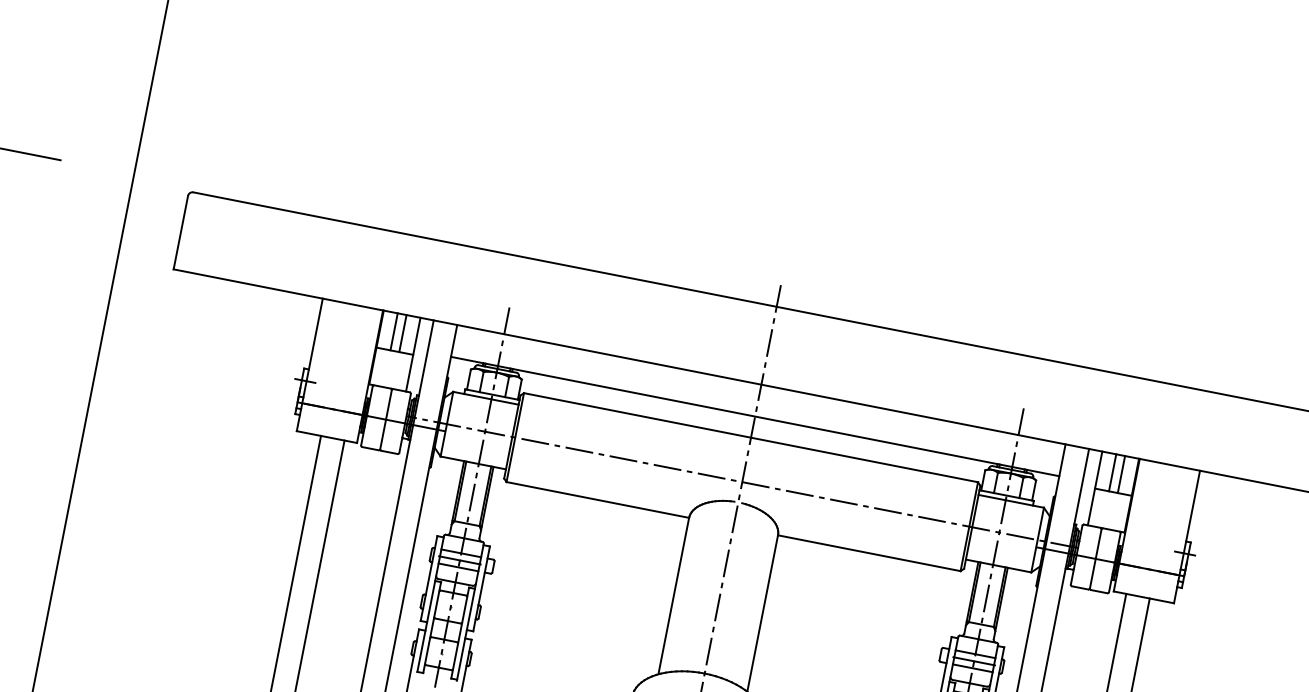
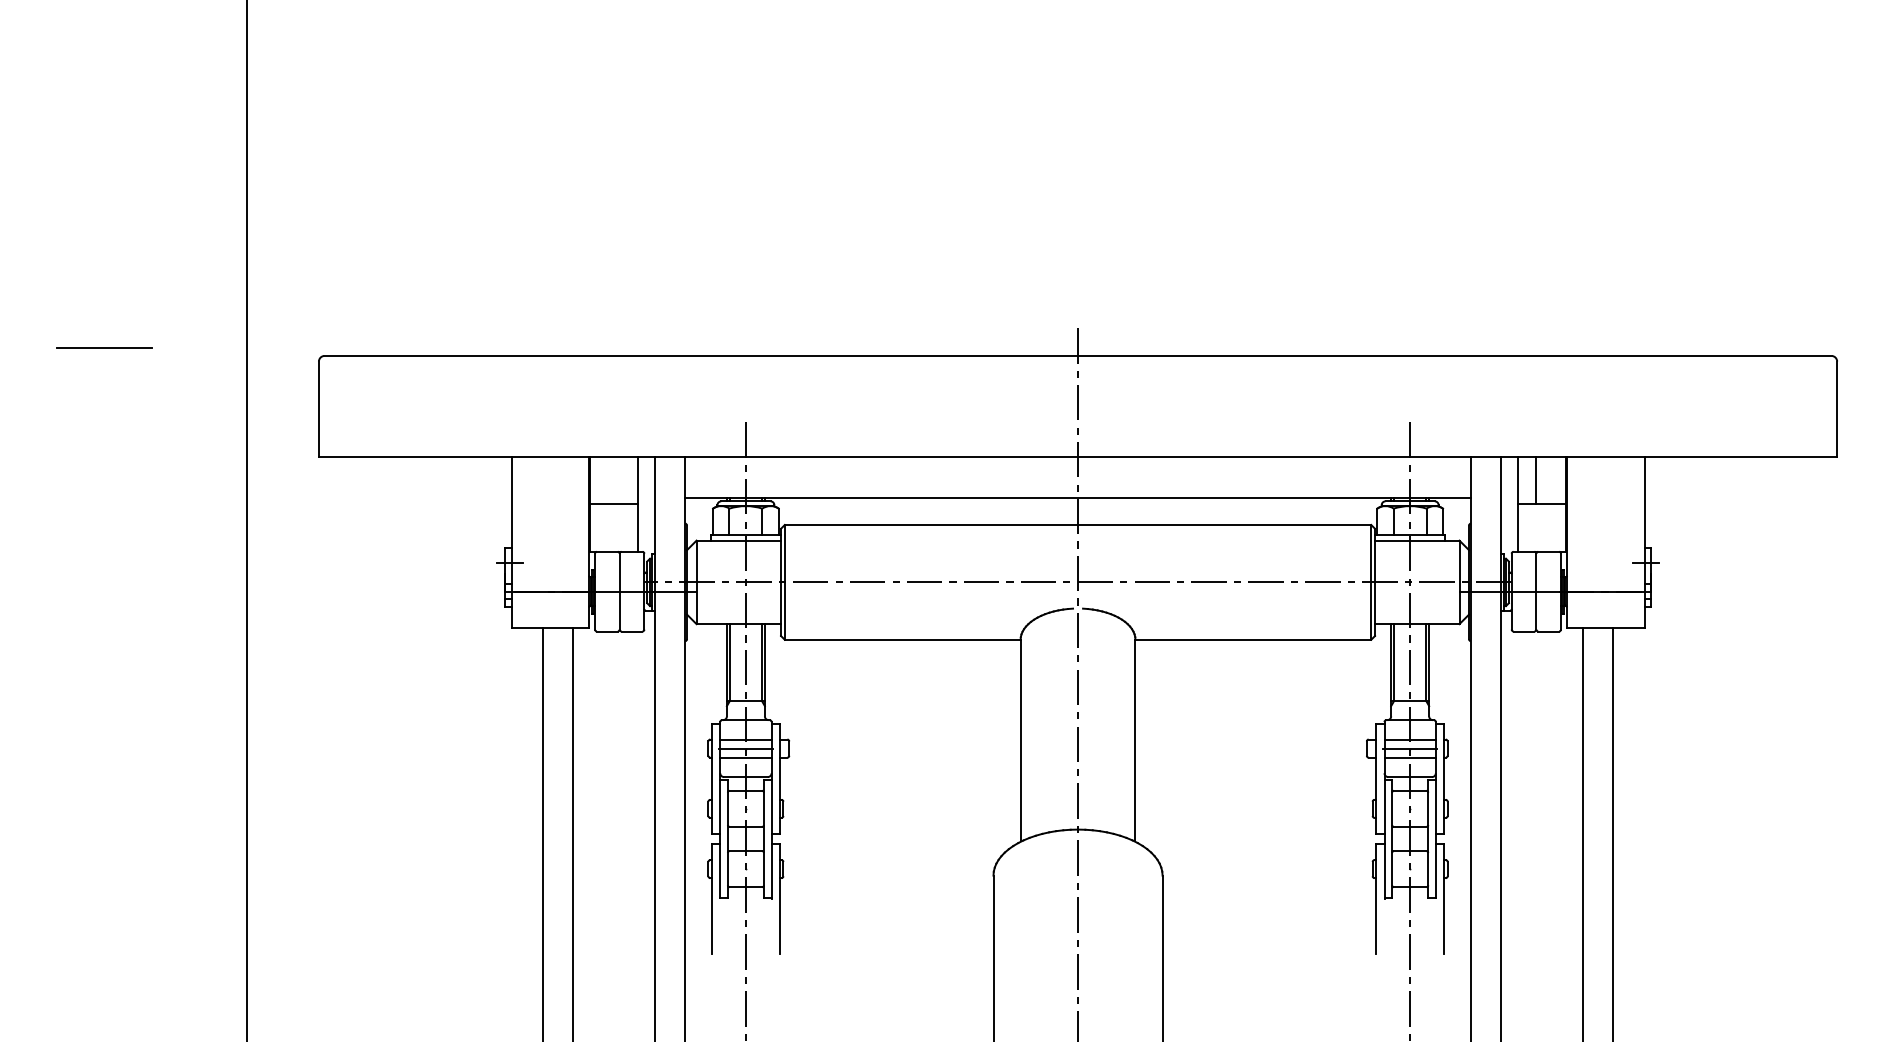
line: (394, 331) -> (608, 480), removed
line: (402, 333) -> (619, 480), removed
line: (1121, 474) -> (1547, 480), removed

